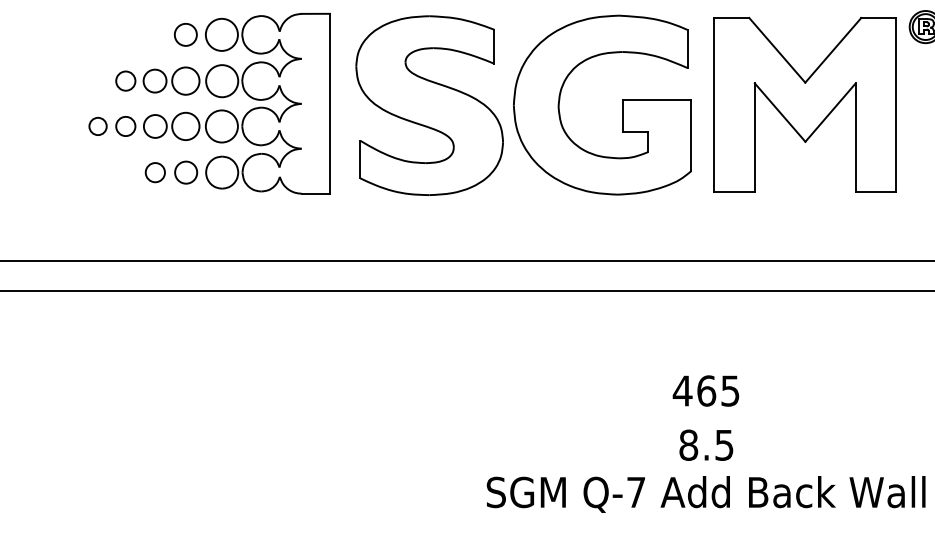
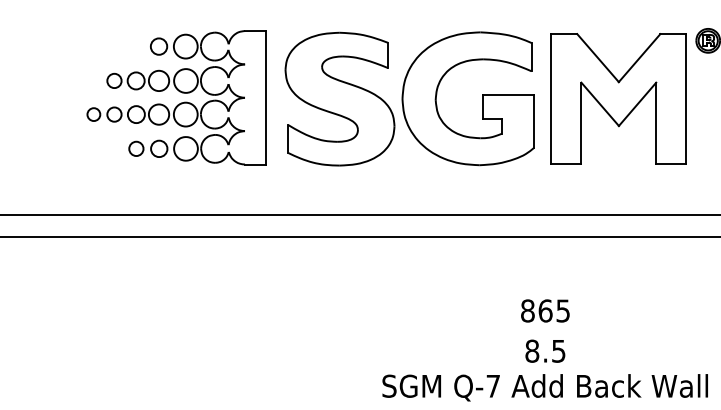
text: (682, 390) -> (527, 310), 465 -> 865

